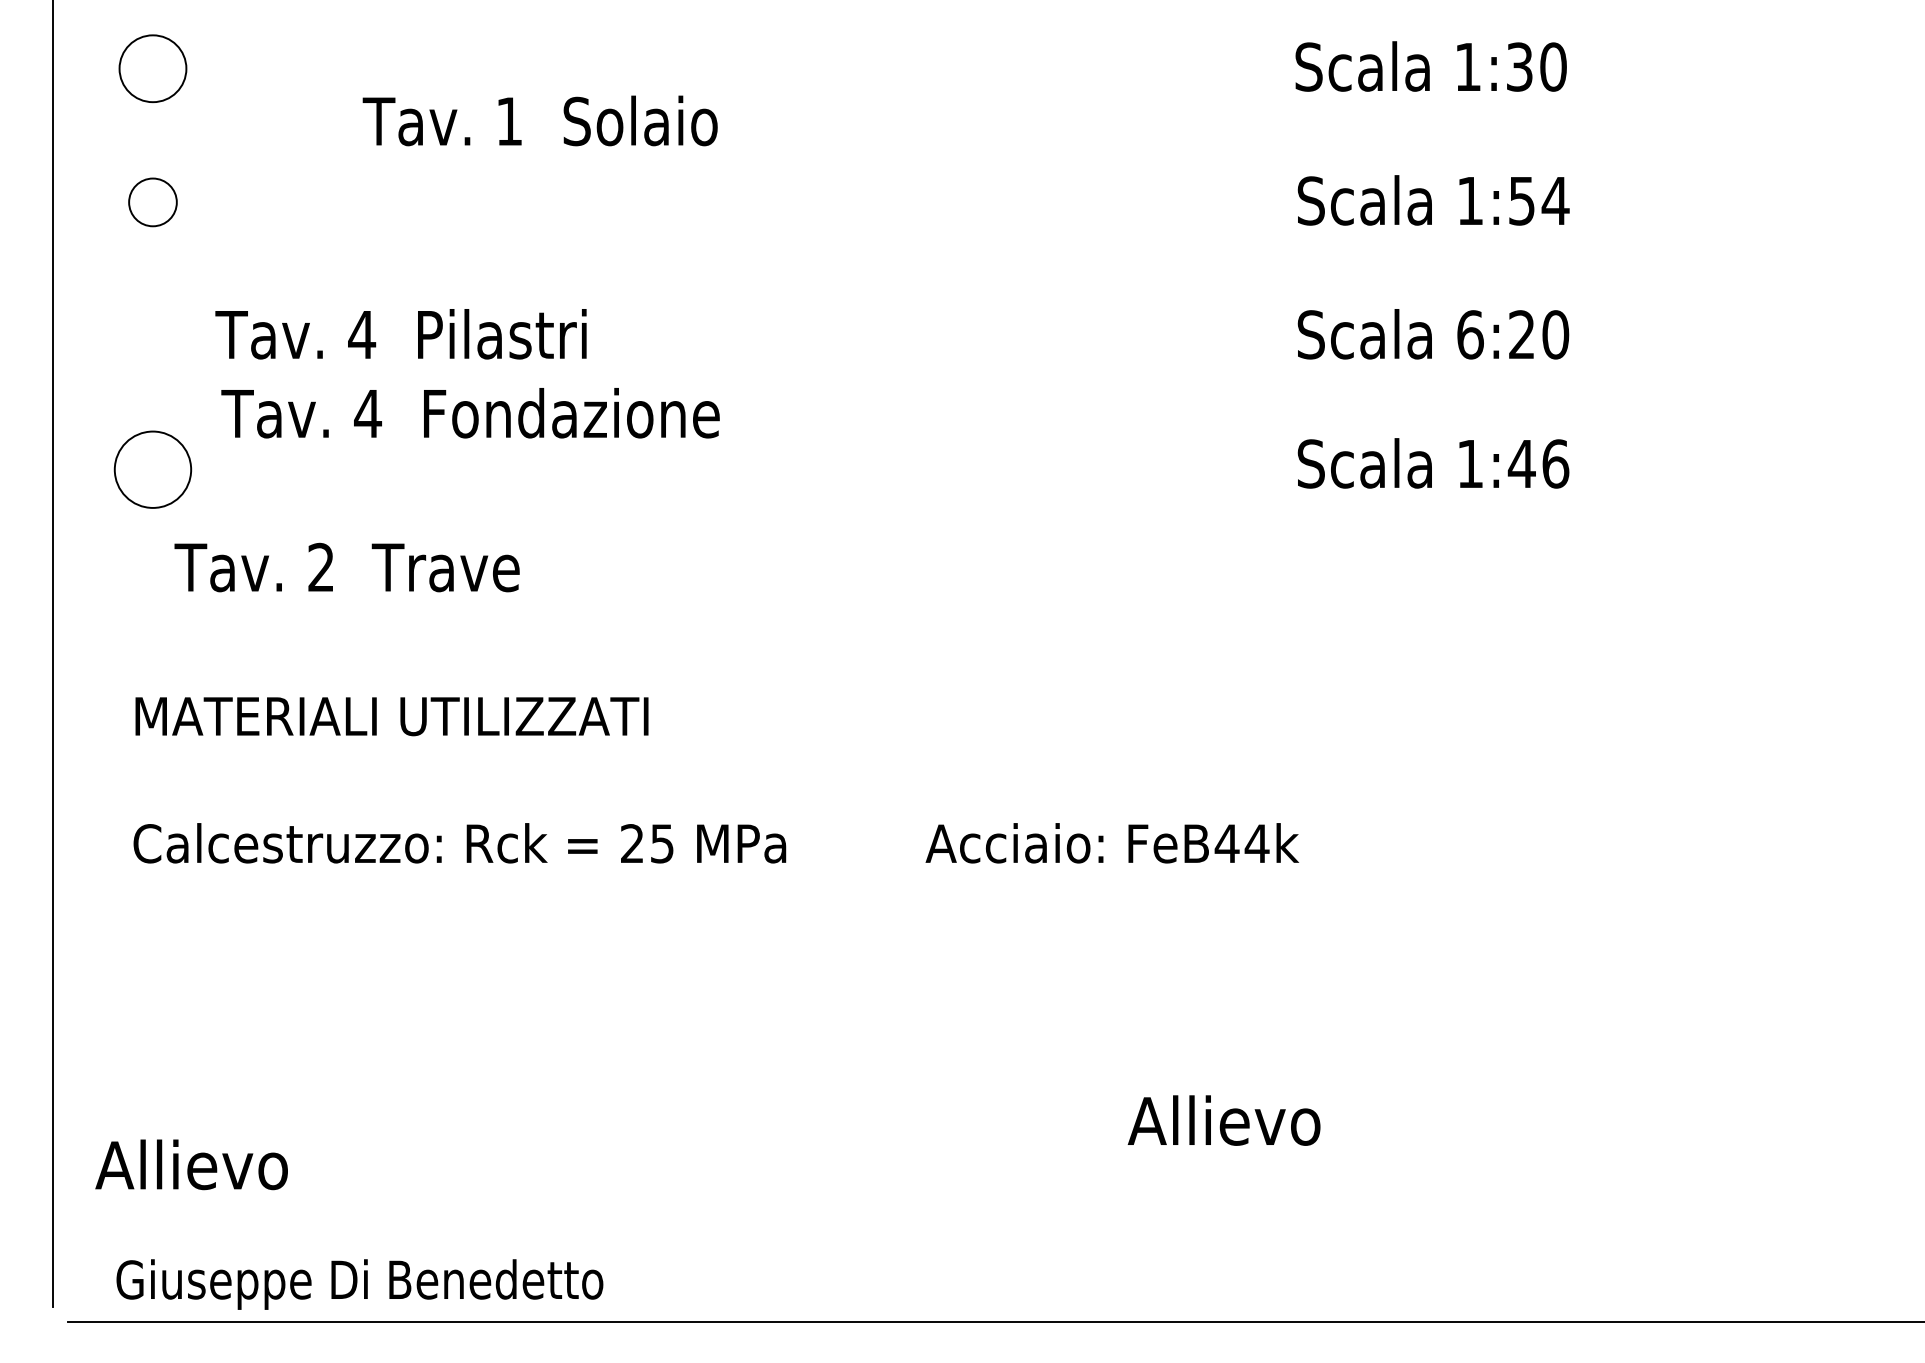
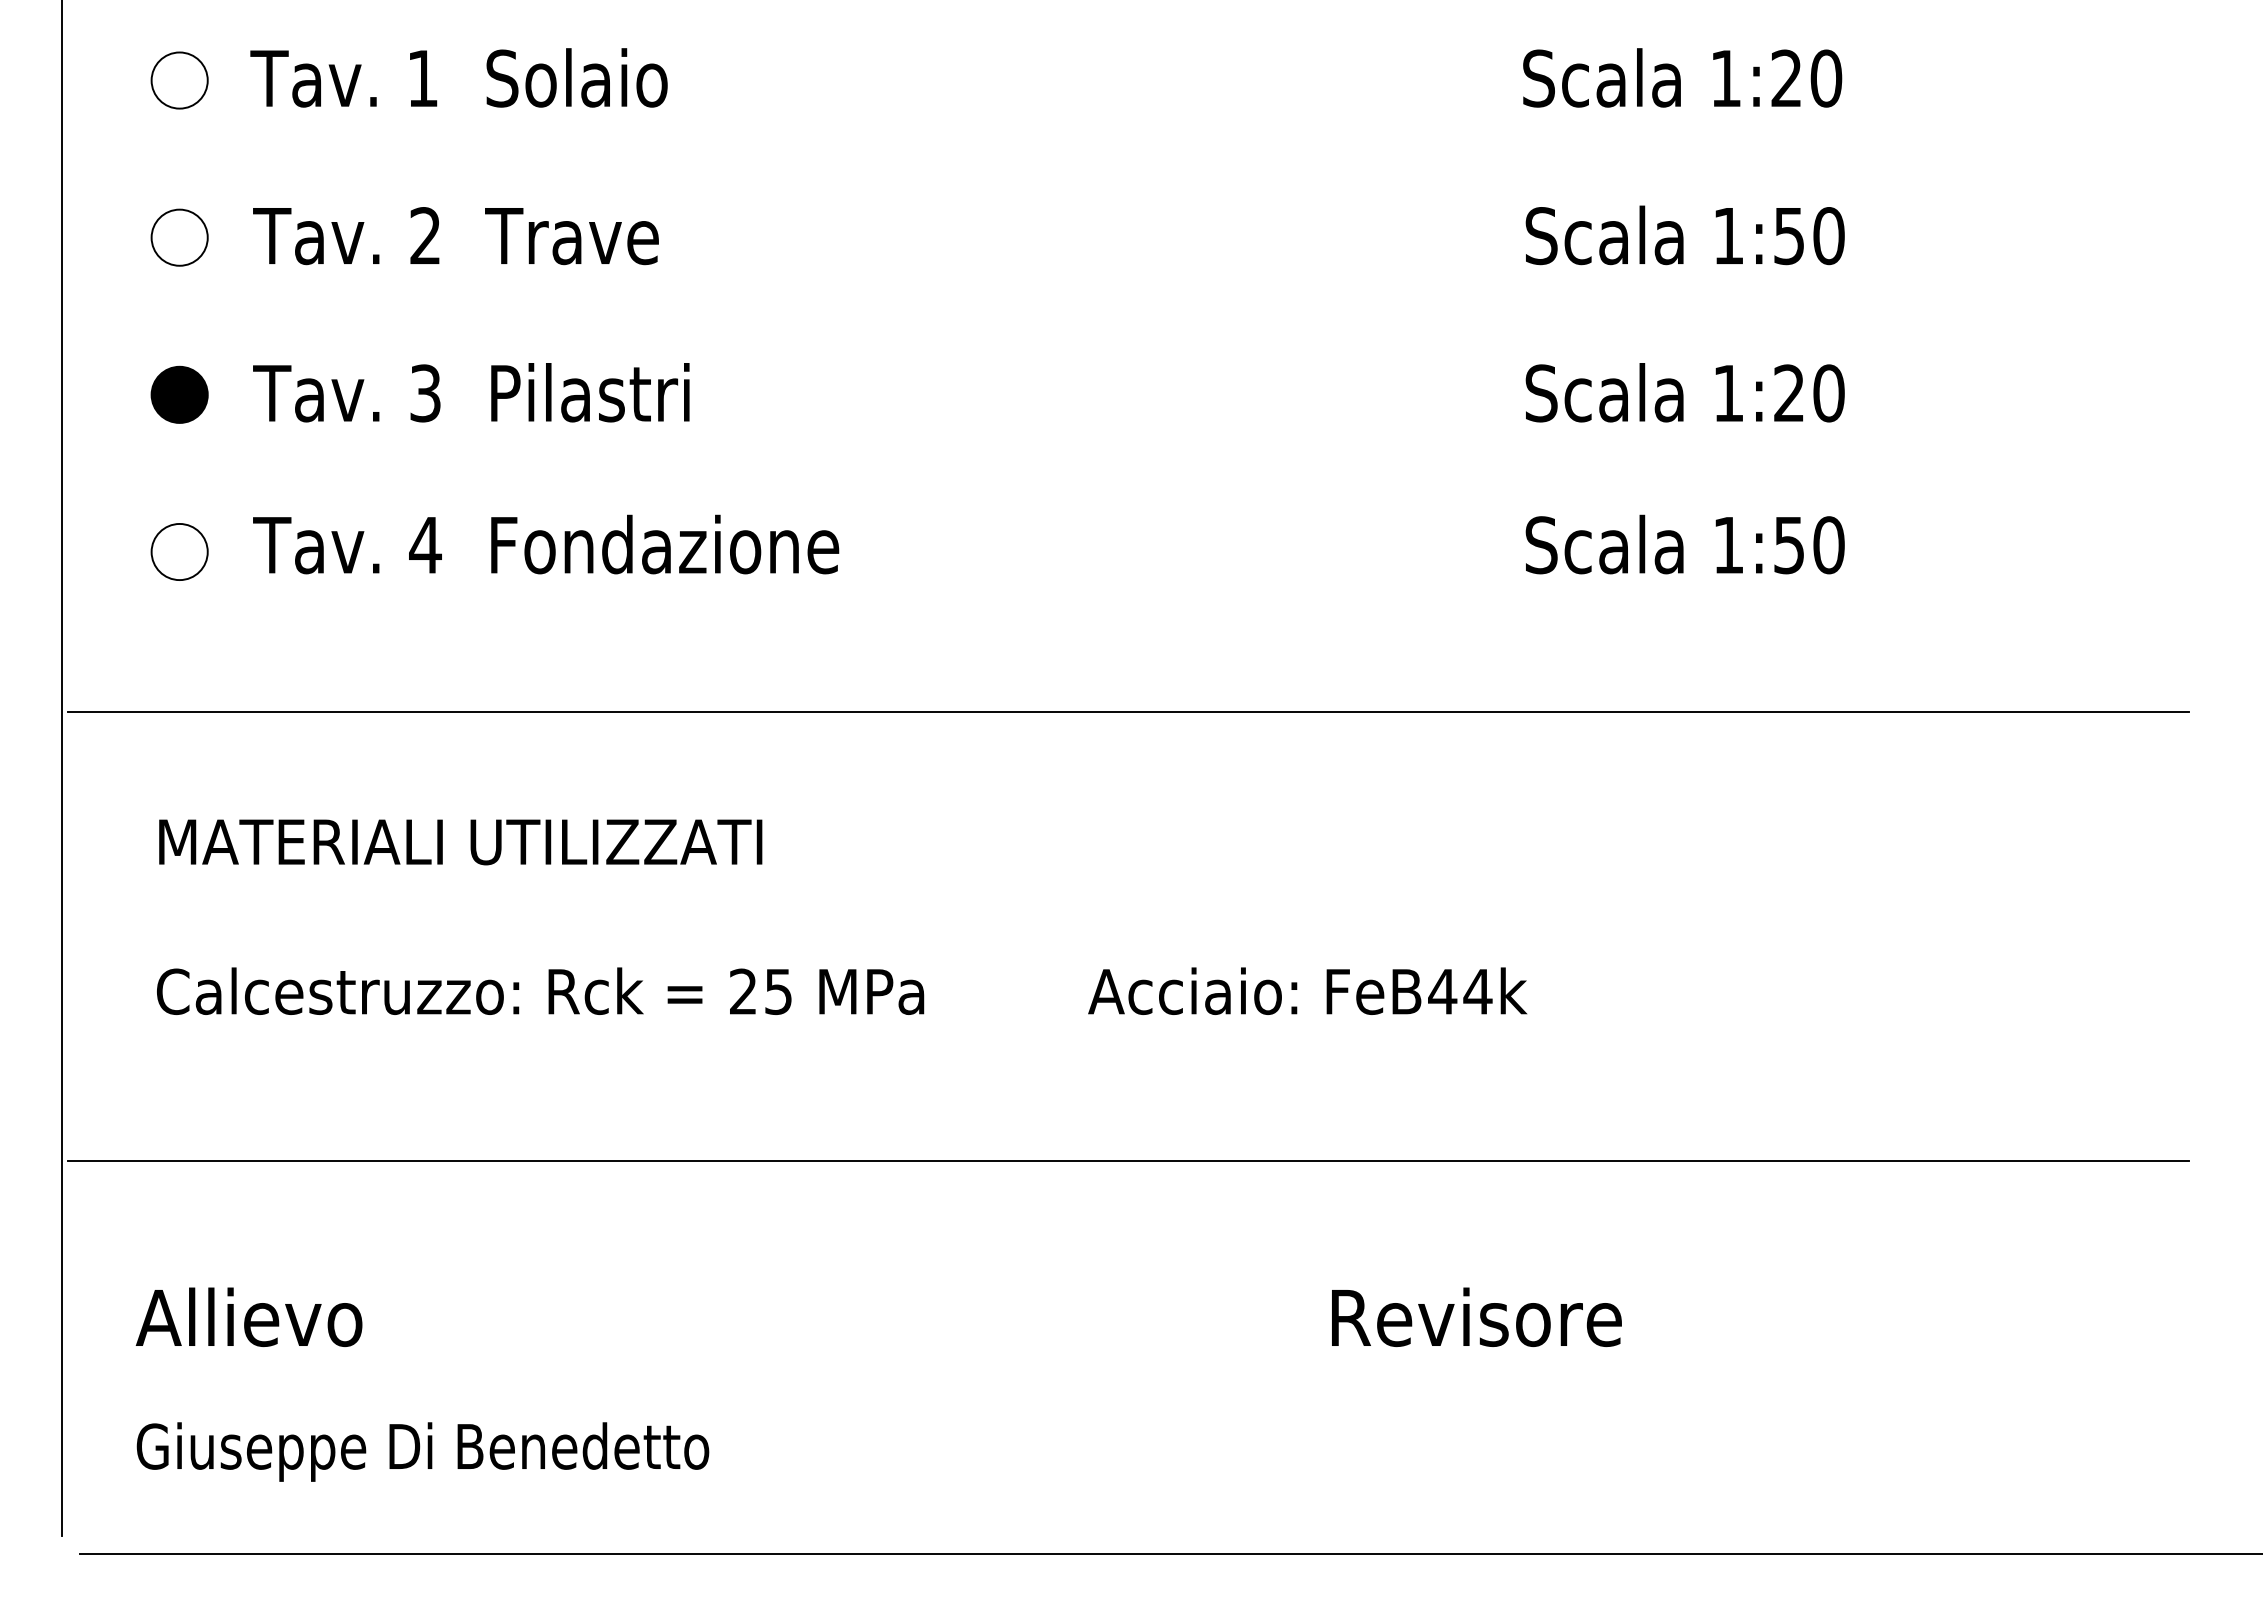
text: (1519, 67) -> (1786, 78), 1:30 -> 1:20
circle: (152, 68) -> (179, 80), size x0.71
text: (539, 120) -> (458, 77), moved
text: (1555, 201) -> (1828, 236), 1:54 -> 1:50
text: (362, 334) -> (425, 393), 4 -> 3
text: (1470, 334) -> (1728, 393), 6:20 -> 1:20
part: (152, 335) -> (179, 394), added
text: (470, 413) -> (546, 544), moved
text: (1538, 464) -> (1808, 545), 1:46 -> 1:50
circle: (152, 469) -> (179, 551), size x0.62
text: (346, 567) -> (455, 236), moved
line: (959, 605) -> (1128, 711), added
line: (959, 987) -> (1128, 1160), added
text: (1253, 1120) -> (1473, 1317), Allievo -> Revisore
text: (191, 1164) -> (248, 1316), moved
text: (359, 1284) -> (422, 1451), moved

